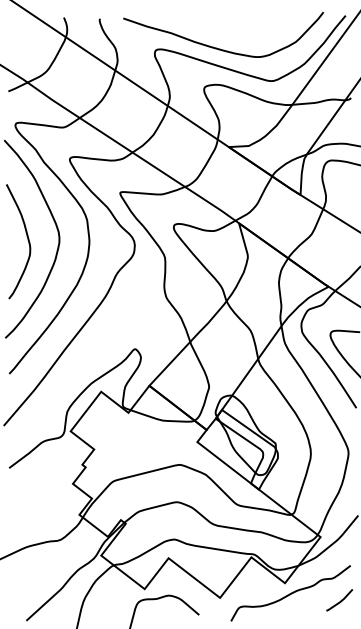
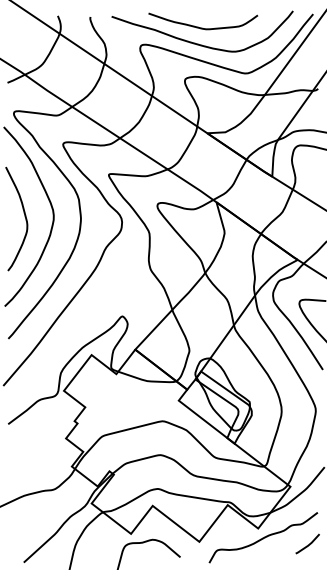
curve: (223, 30) -> (202, 27), added

